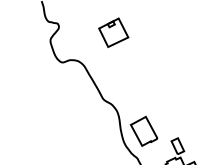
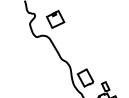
part: (113, 32) -> (55, 19), moved

